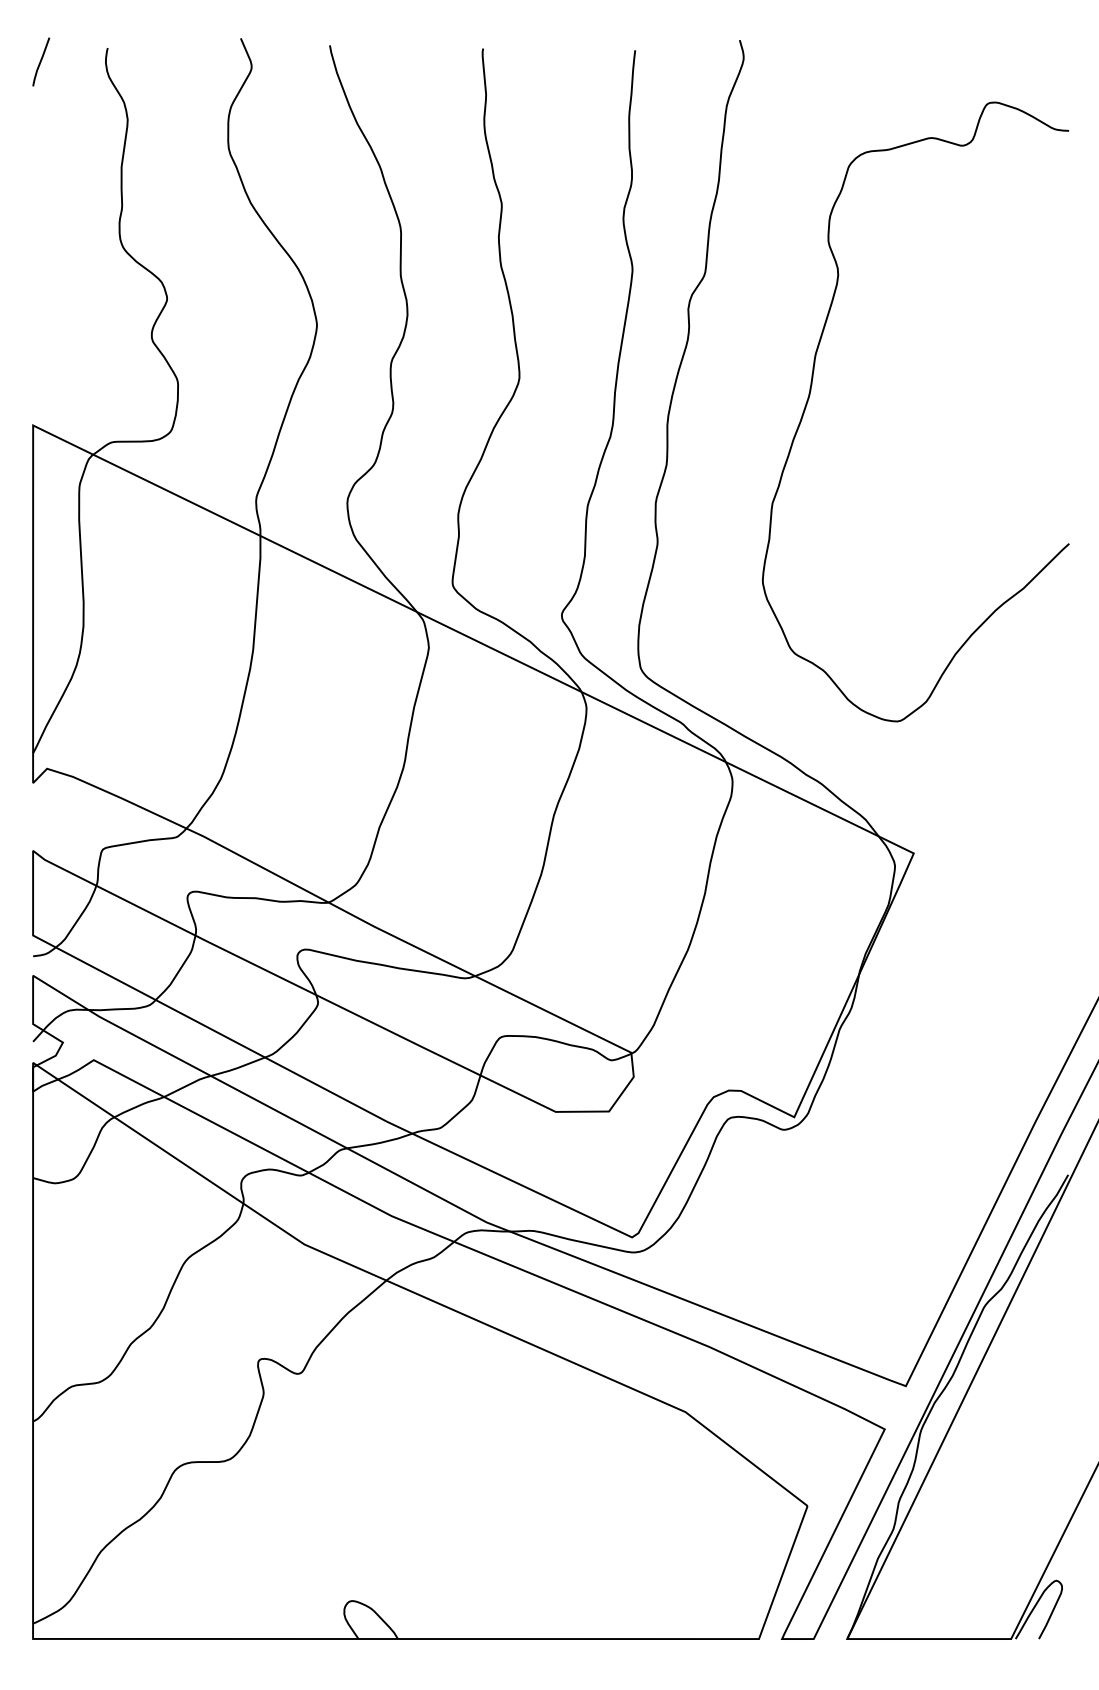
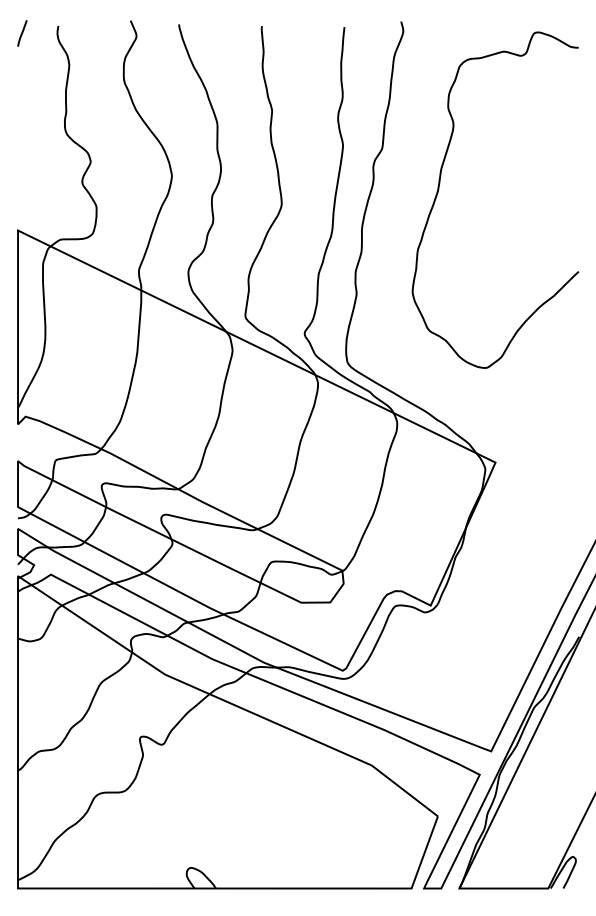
curve: (812, 392) -> (439, 189), moved

